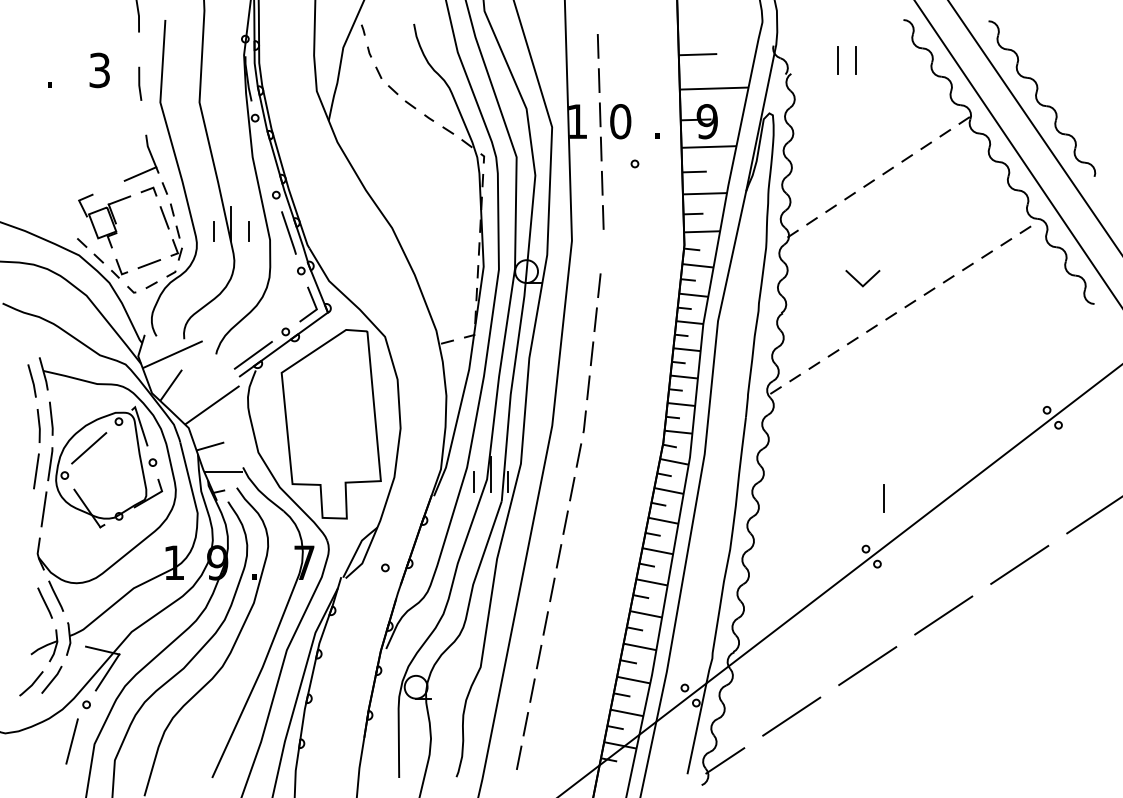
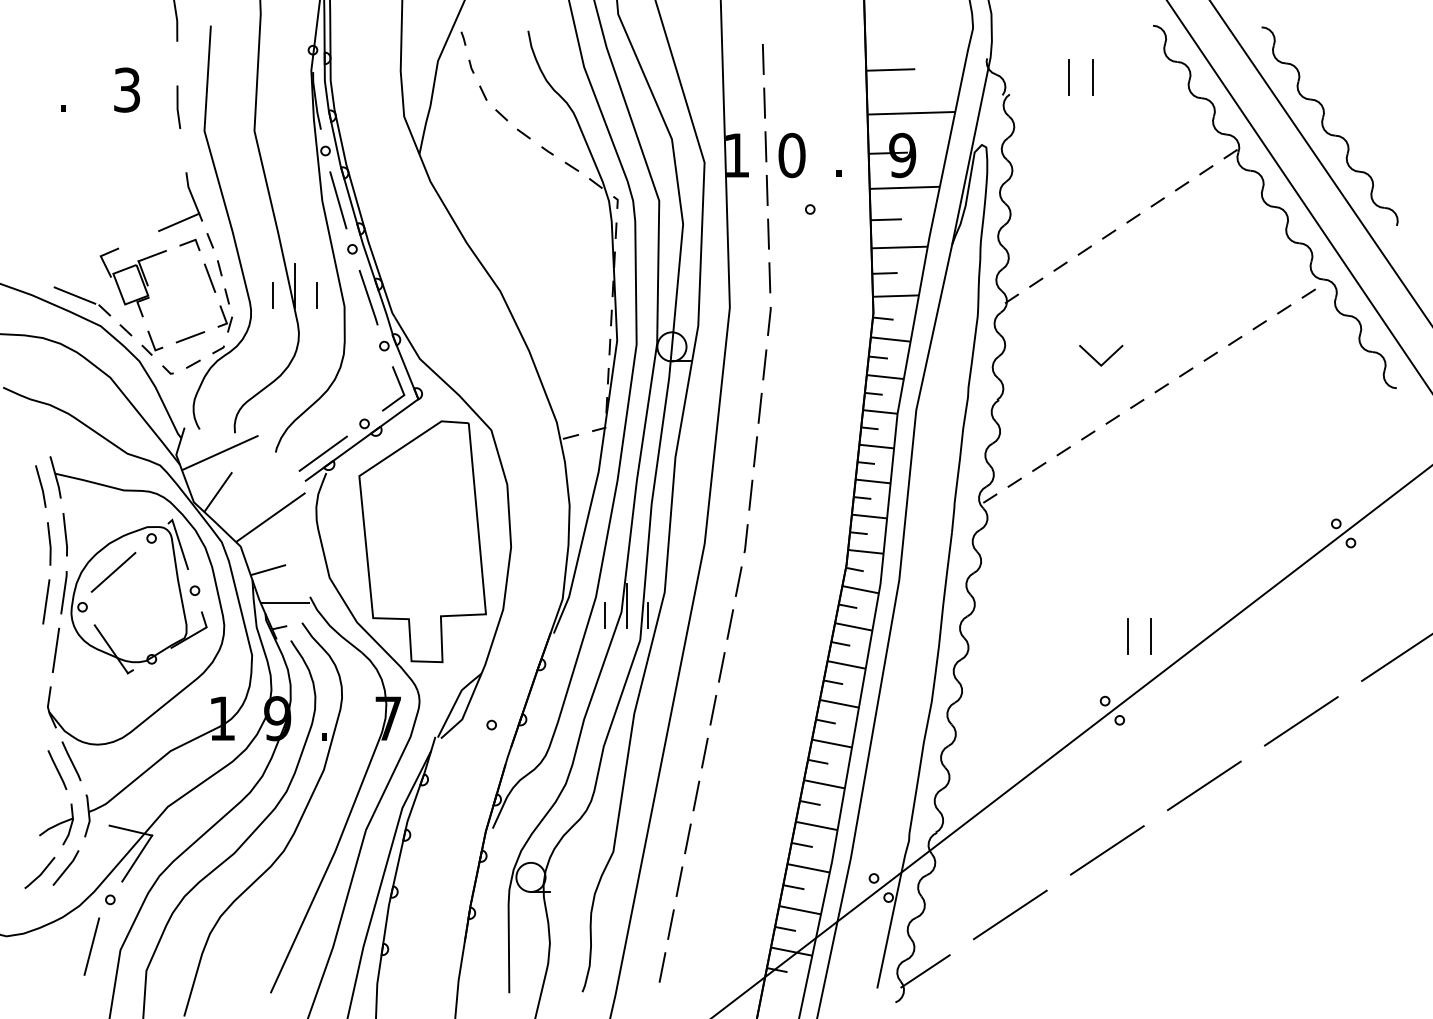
line: (264, 156) -> (337, 199), added
line: (58, 231) -> (74, 295), added
line: (602, 251) -> (768, 321), added
line: (901, 497) -> (1150, 635), added

